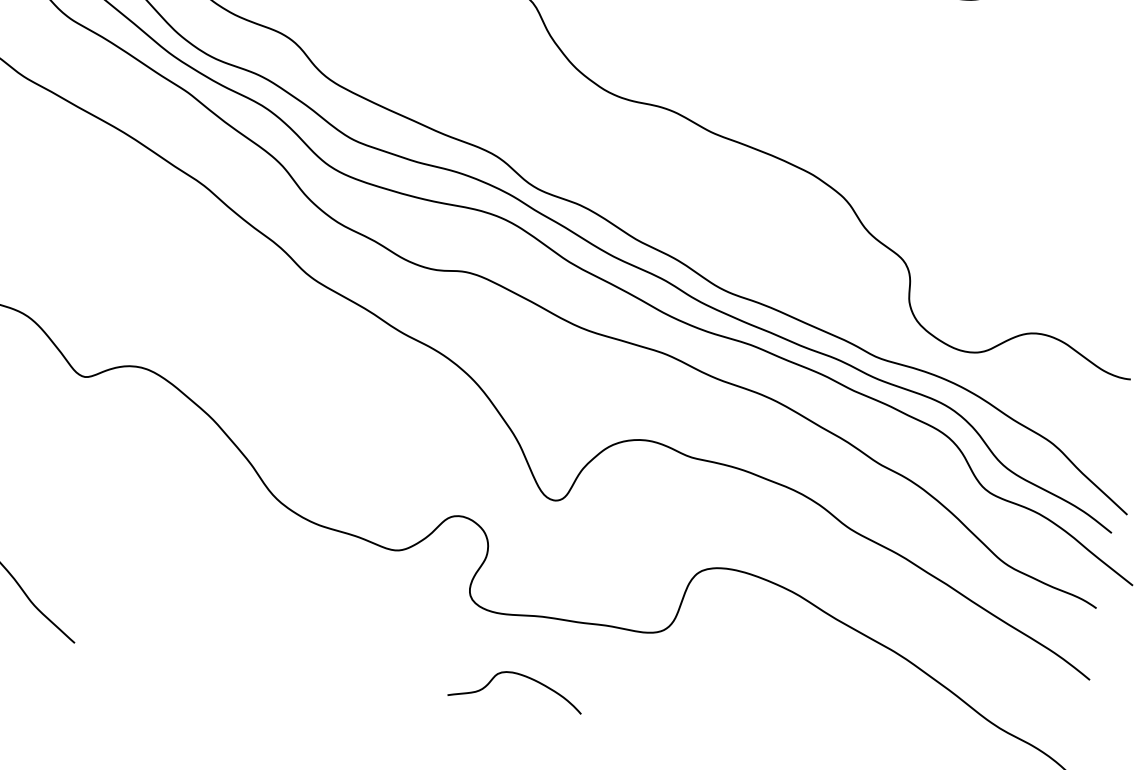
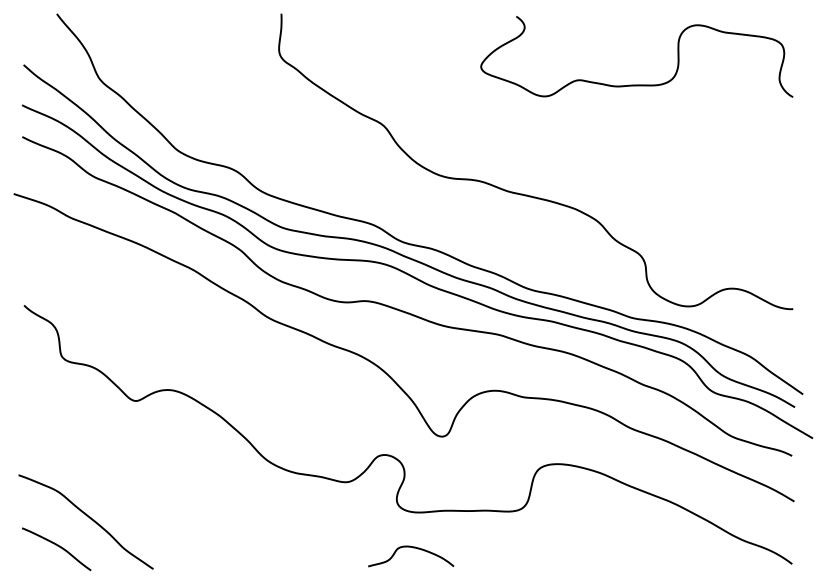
curve: (522, 677) -> (413, 548), moved

